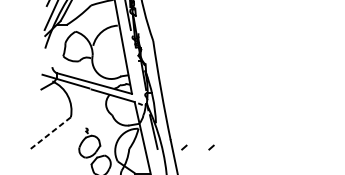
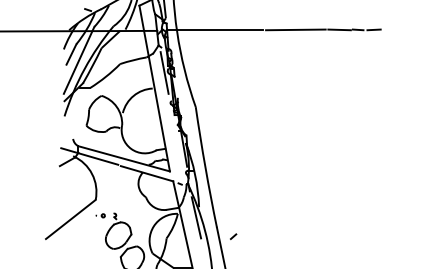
part: (74, 130) -> (100, 215), added
line: (50, 133) -> (70, 219), dashed -> solid
line: (211, 147) -> (266, 236), removed

